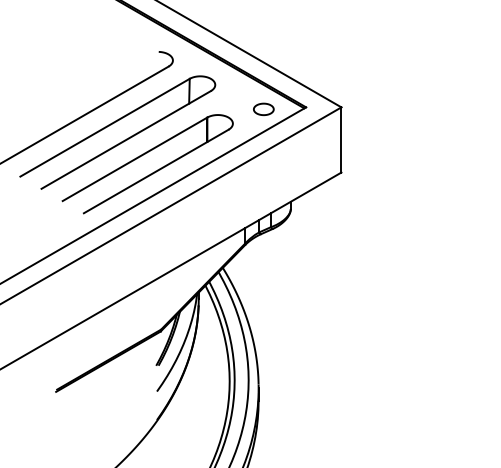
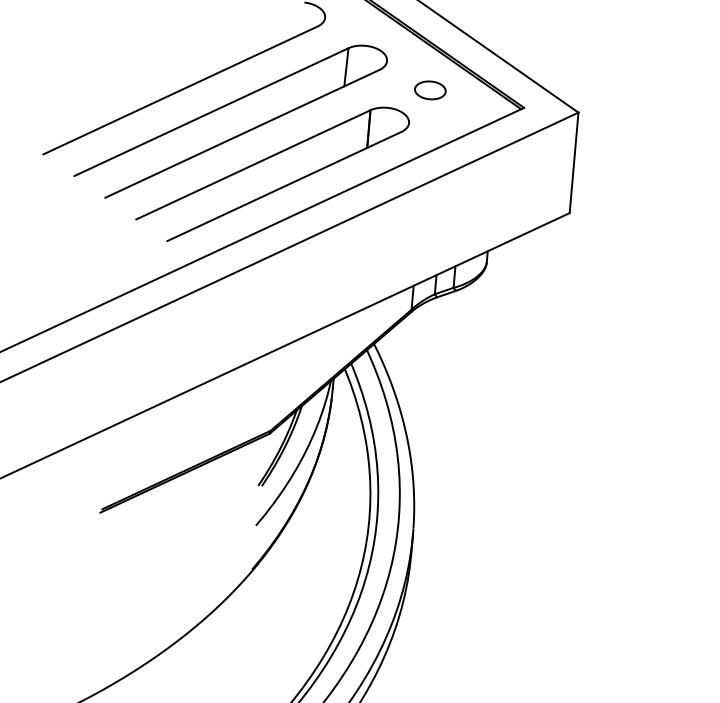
part: (263, 108) -> (430, 88), moved

